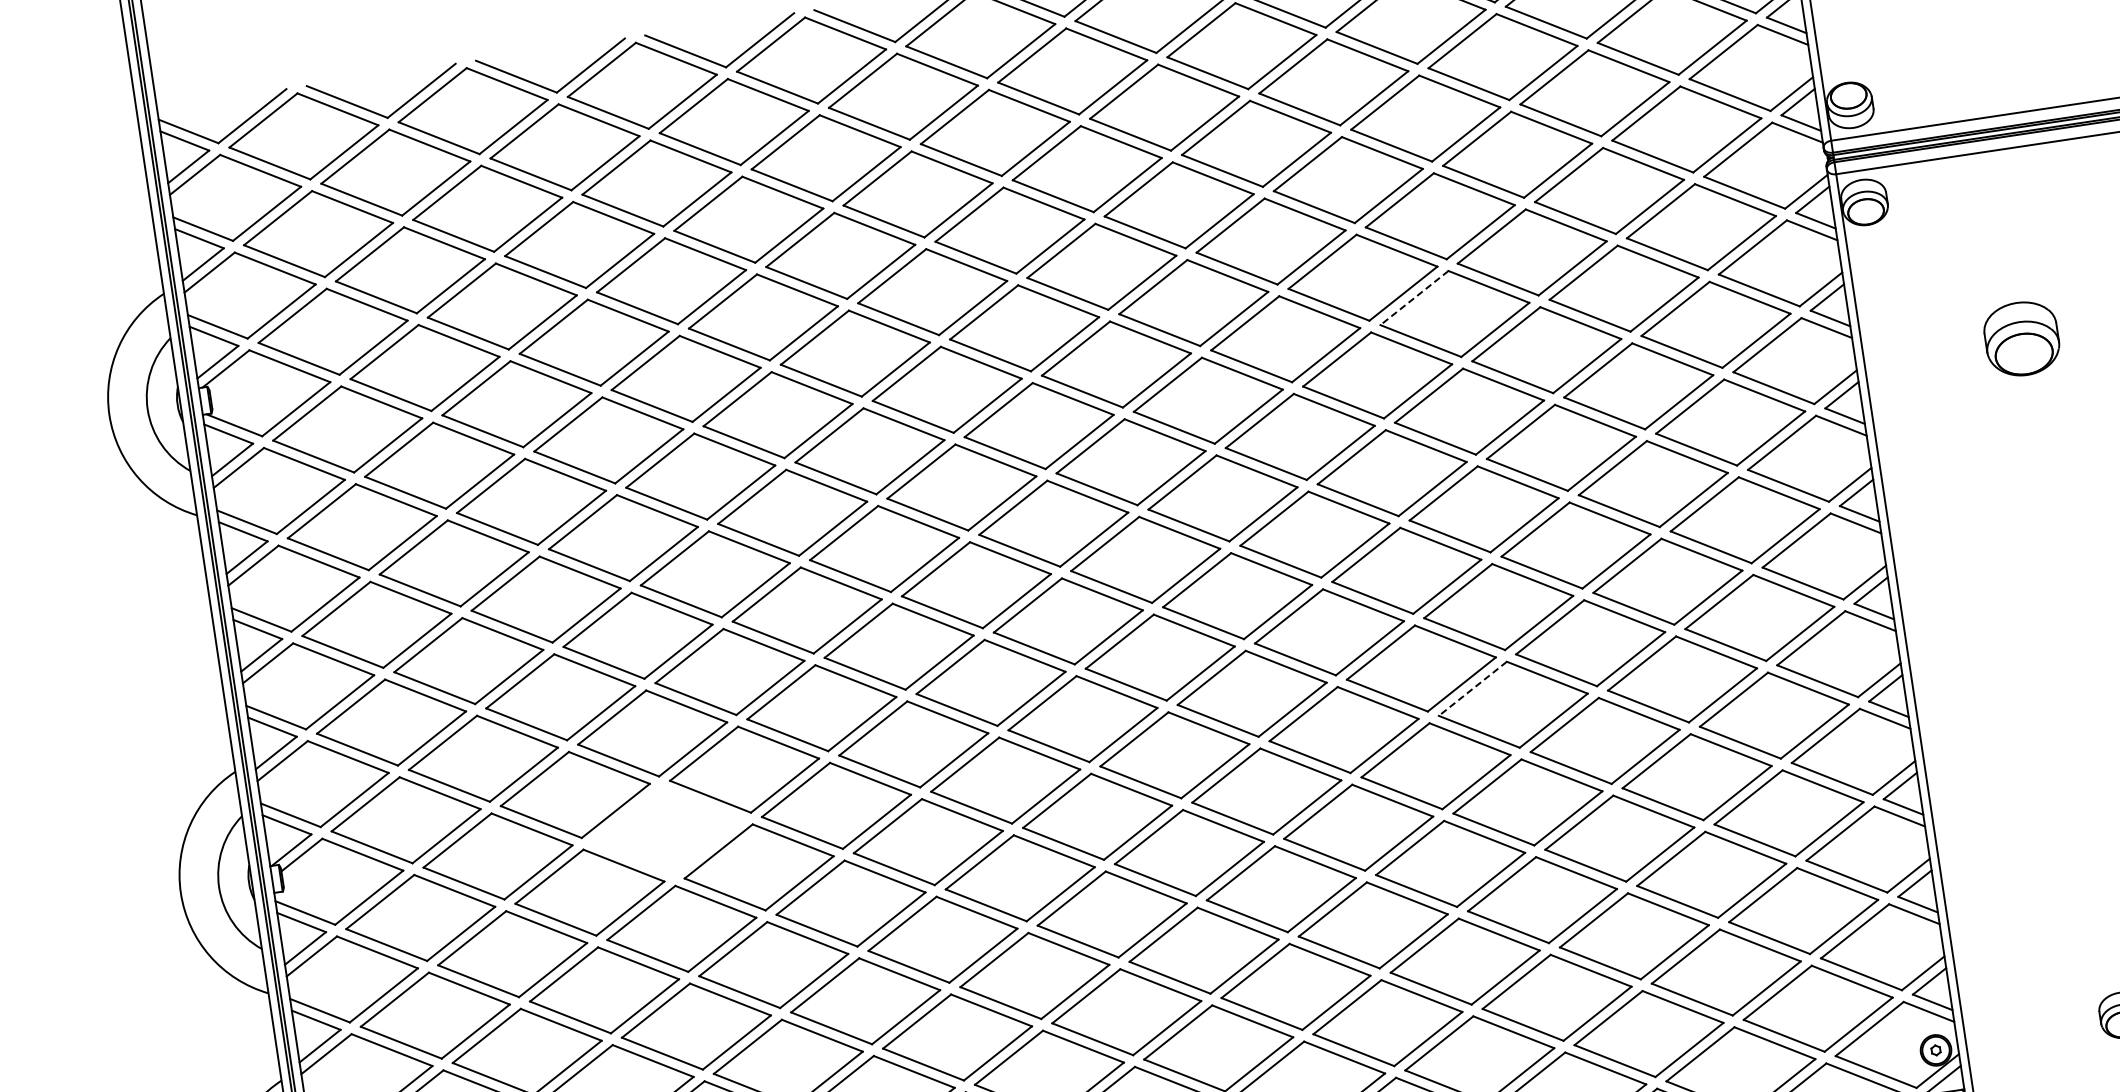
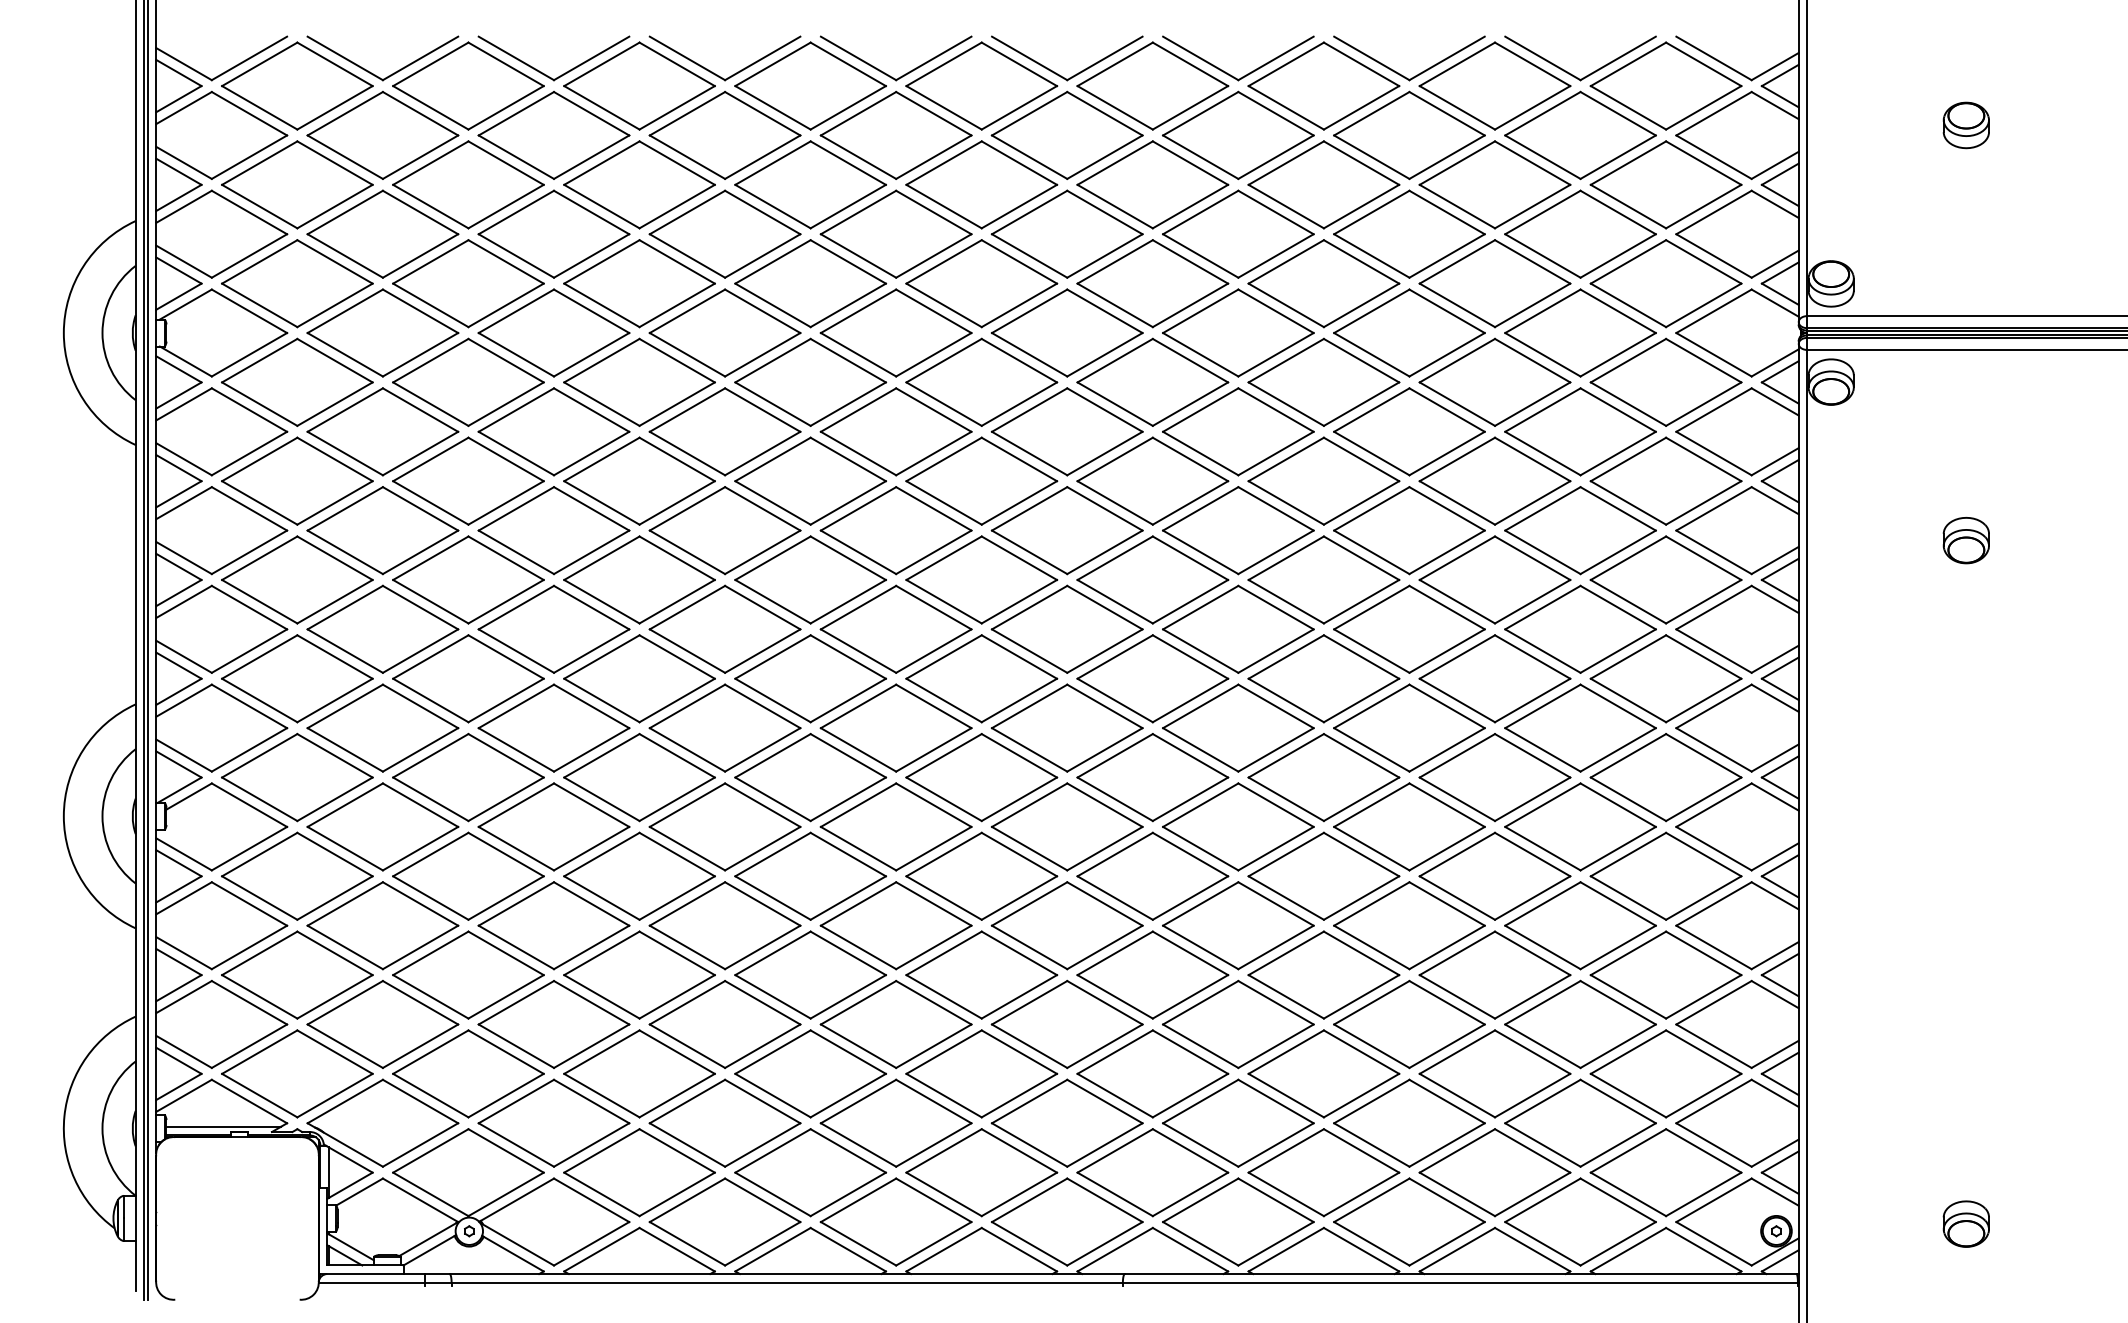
line: (1414, 298) -> (1371, 410), dashed -> solid
part: (2020, 339) -> (1965, 540), size x0.62
line: (1472, 689) -> (1371, 805), dashed -> solid
part: (666, 830) -> (553, 826), added

